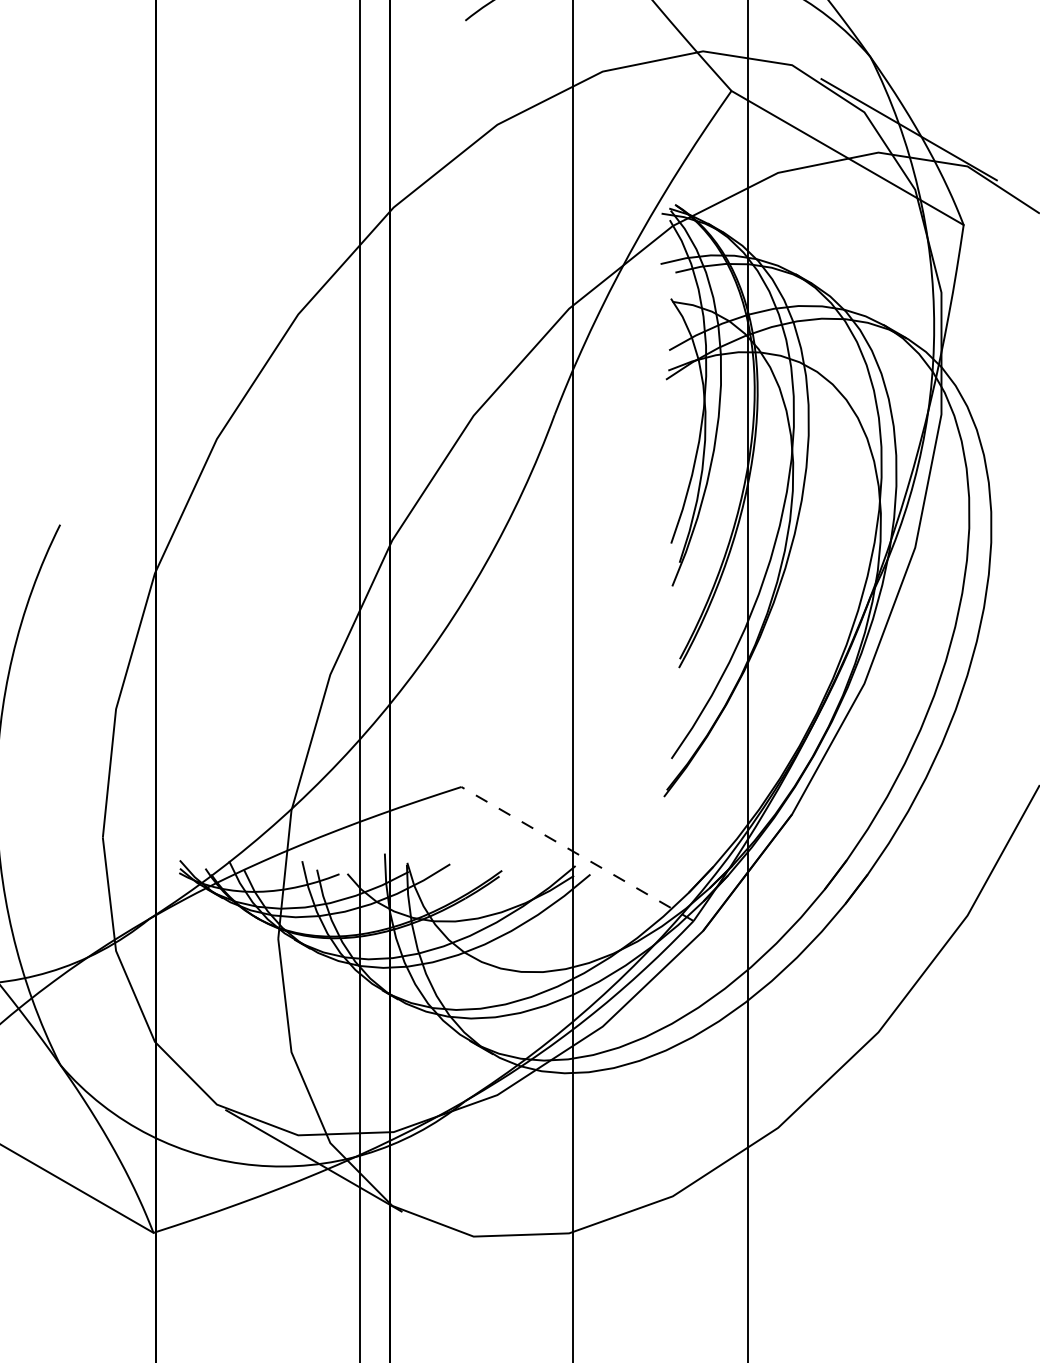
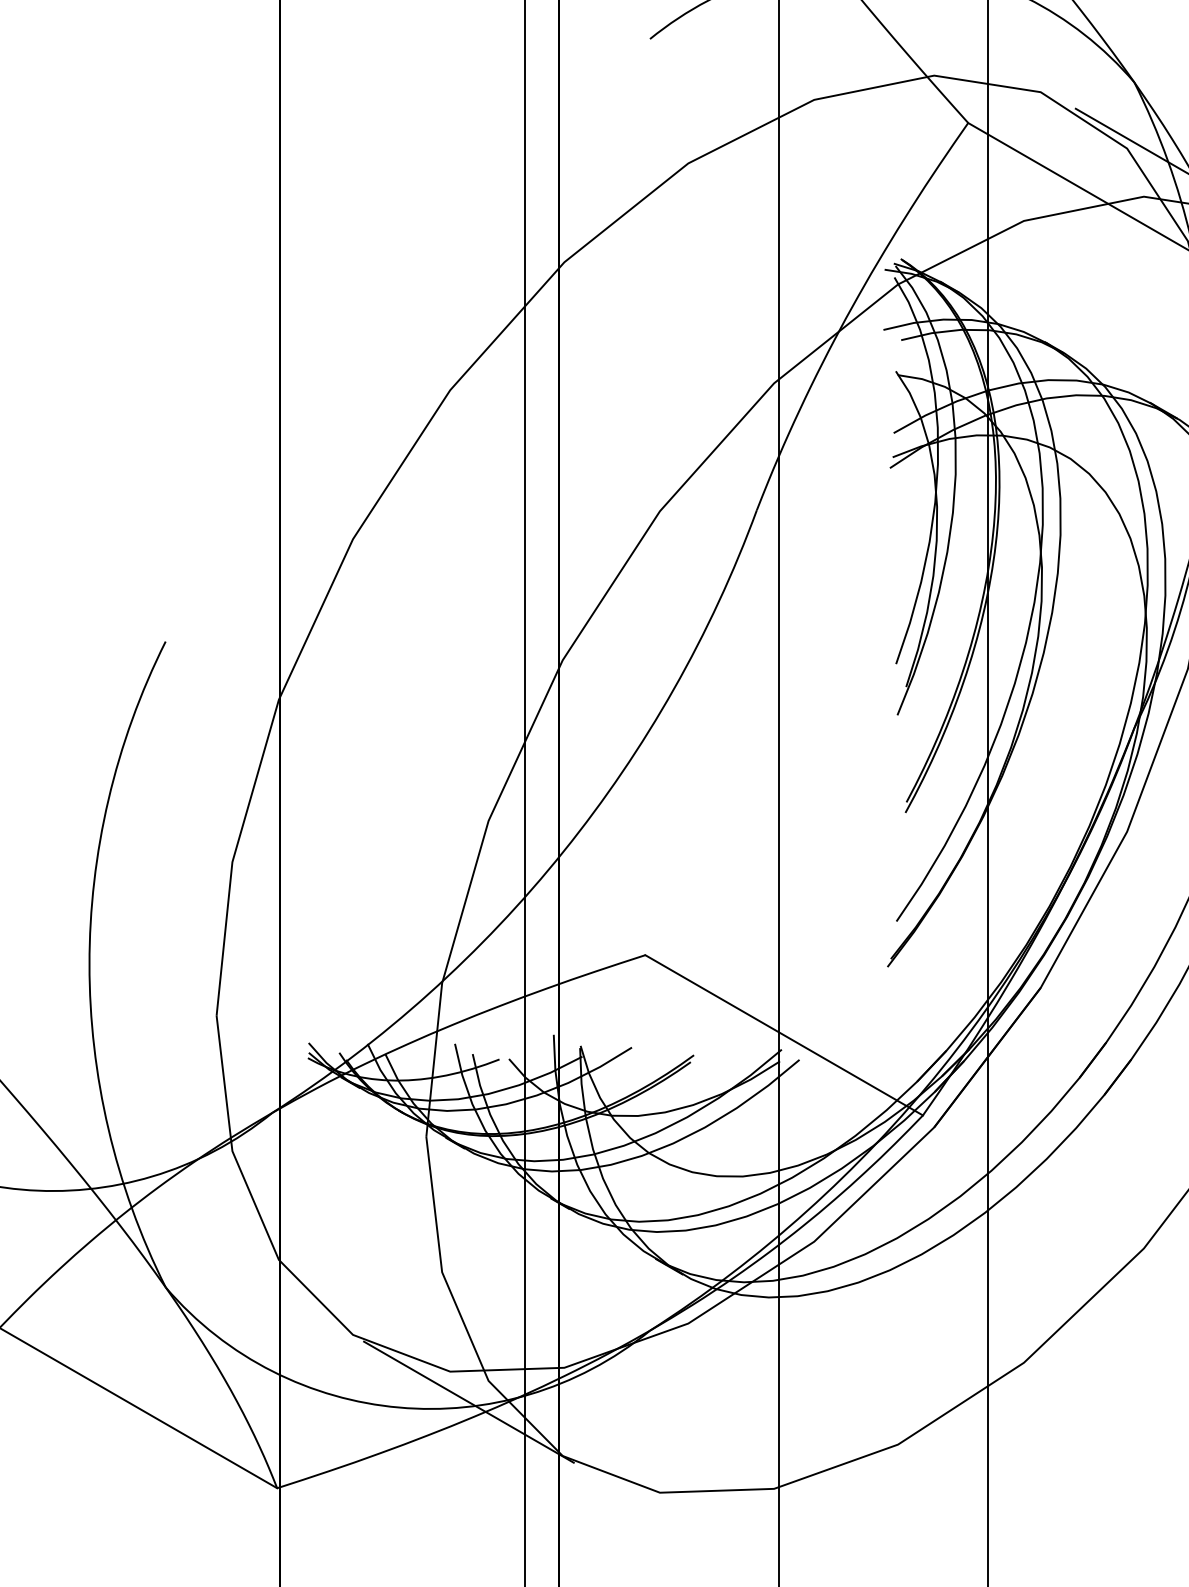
line: (577, 853) -> (784, 1034), dashed -> solid

